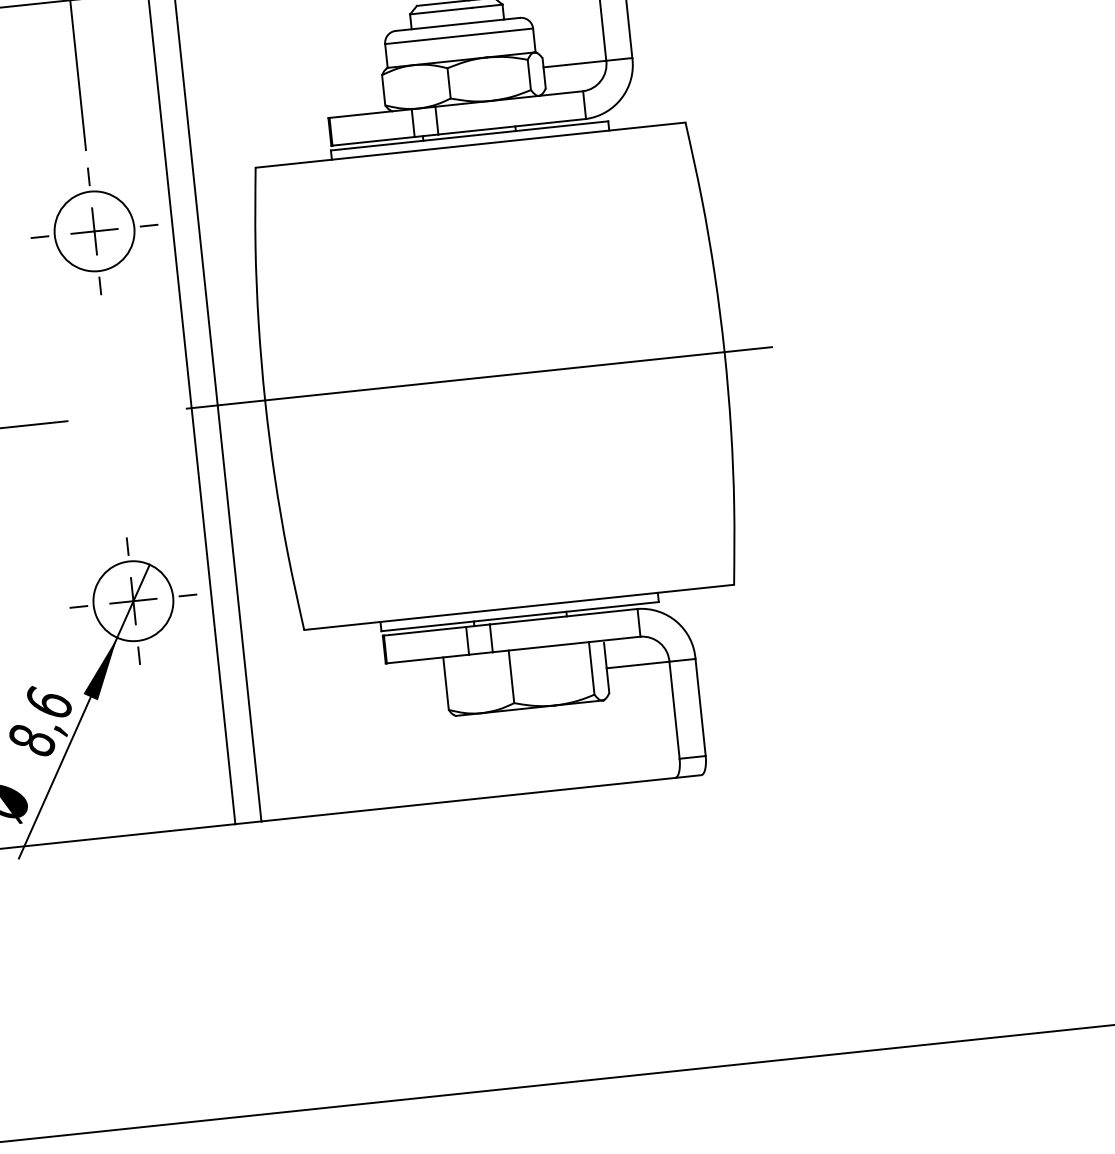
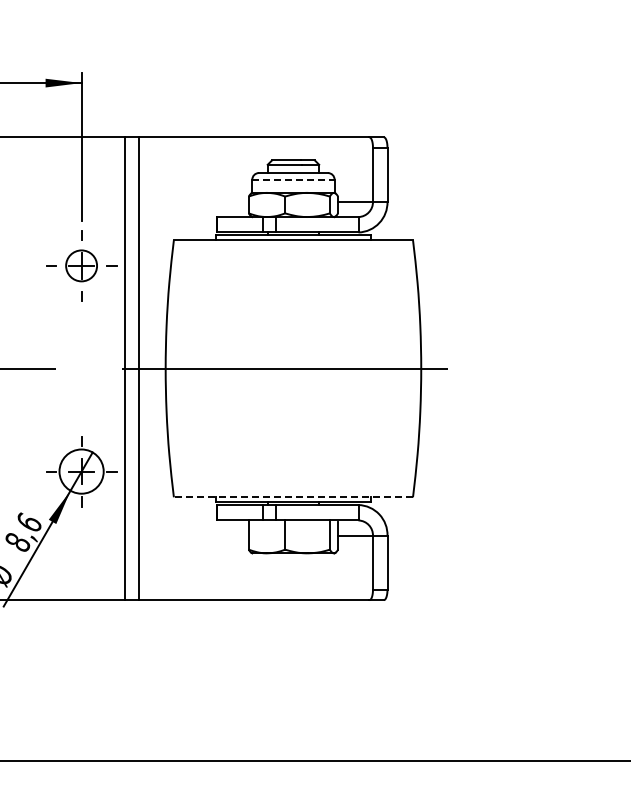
line: (459, 36) -> (293, 179), solid -> dashed
circle: (94, 230) -> (81, 265), size x0.7
line: (519, 607) -> (293, 497), solid -> dashed

